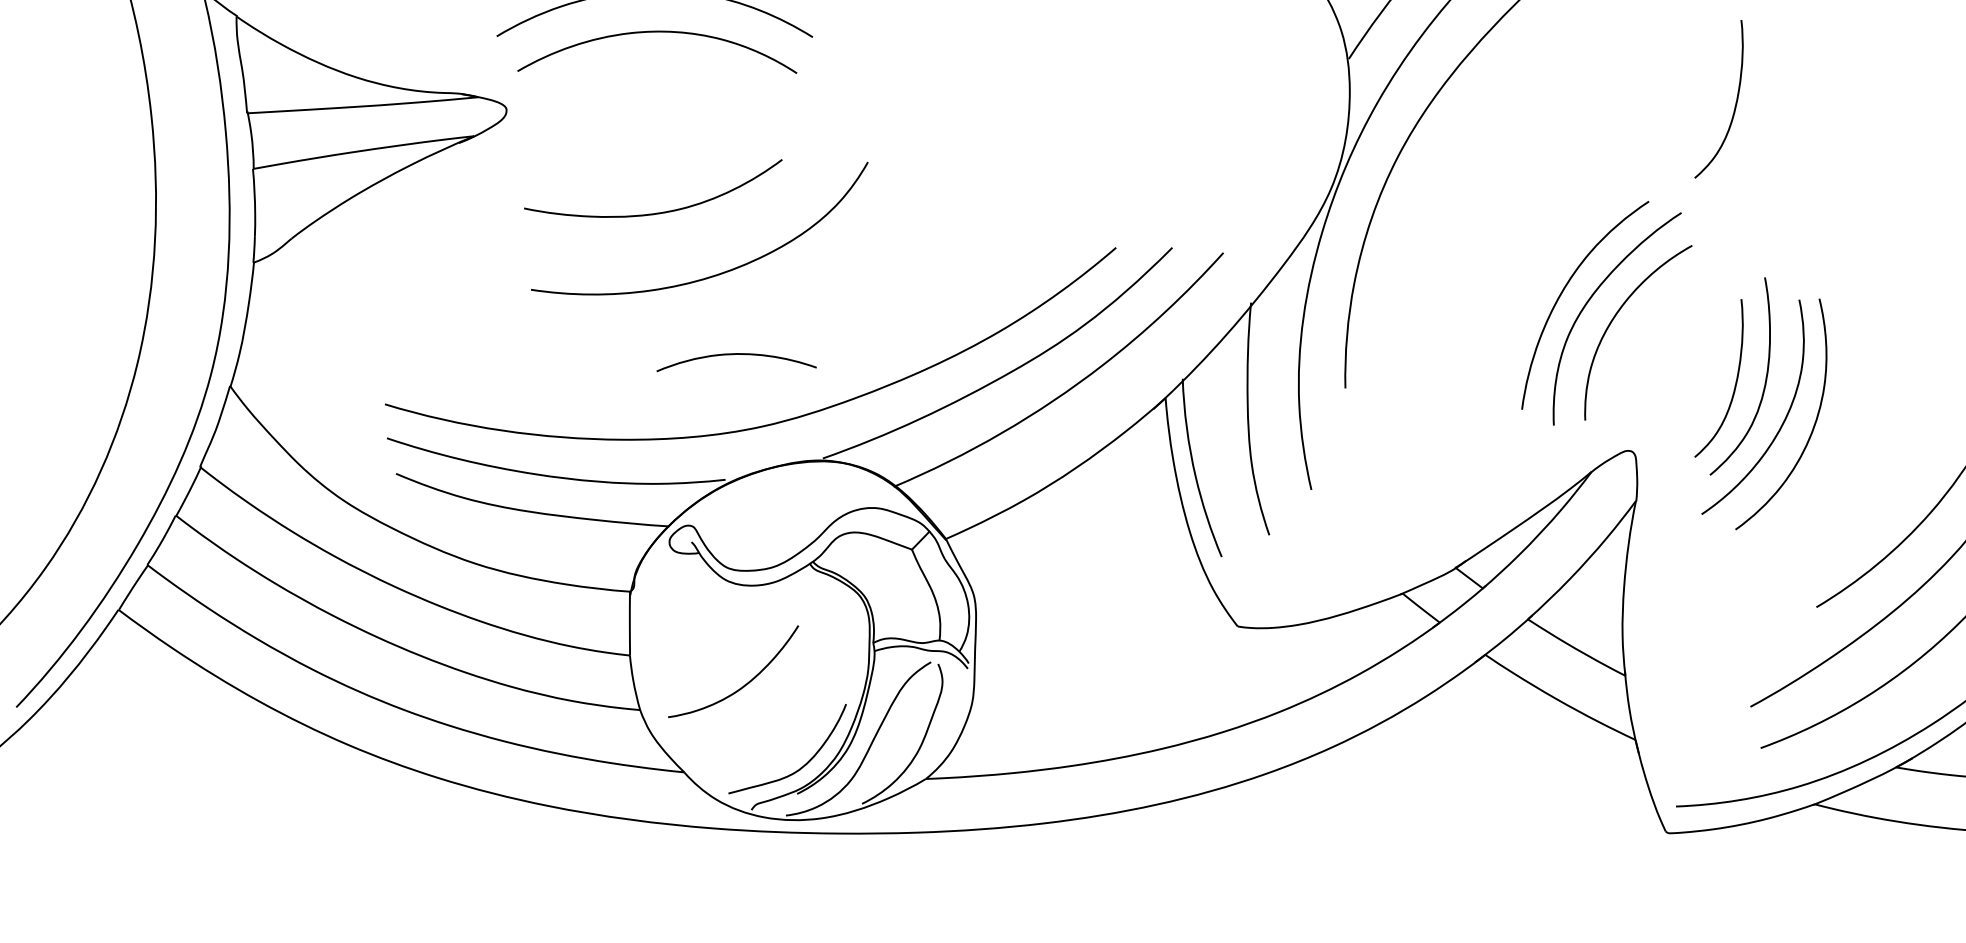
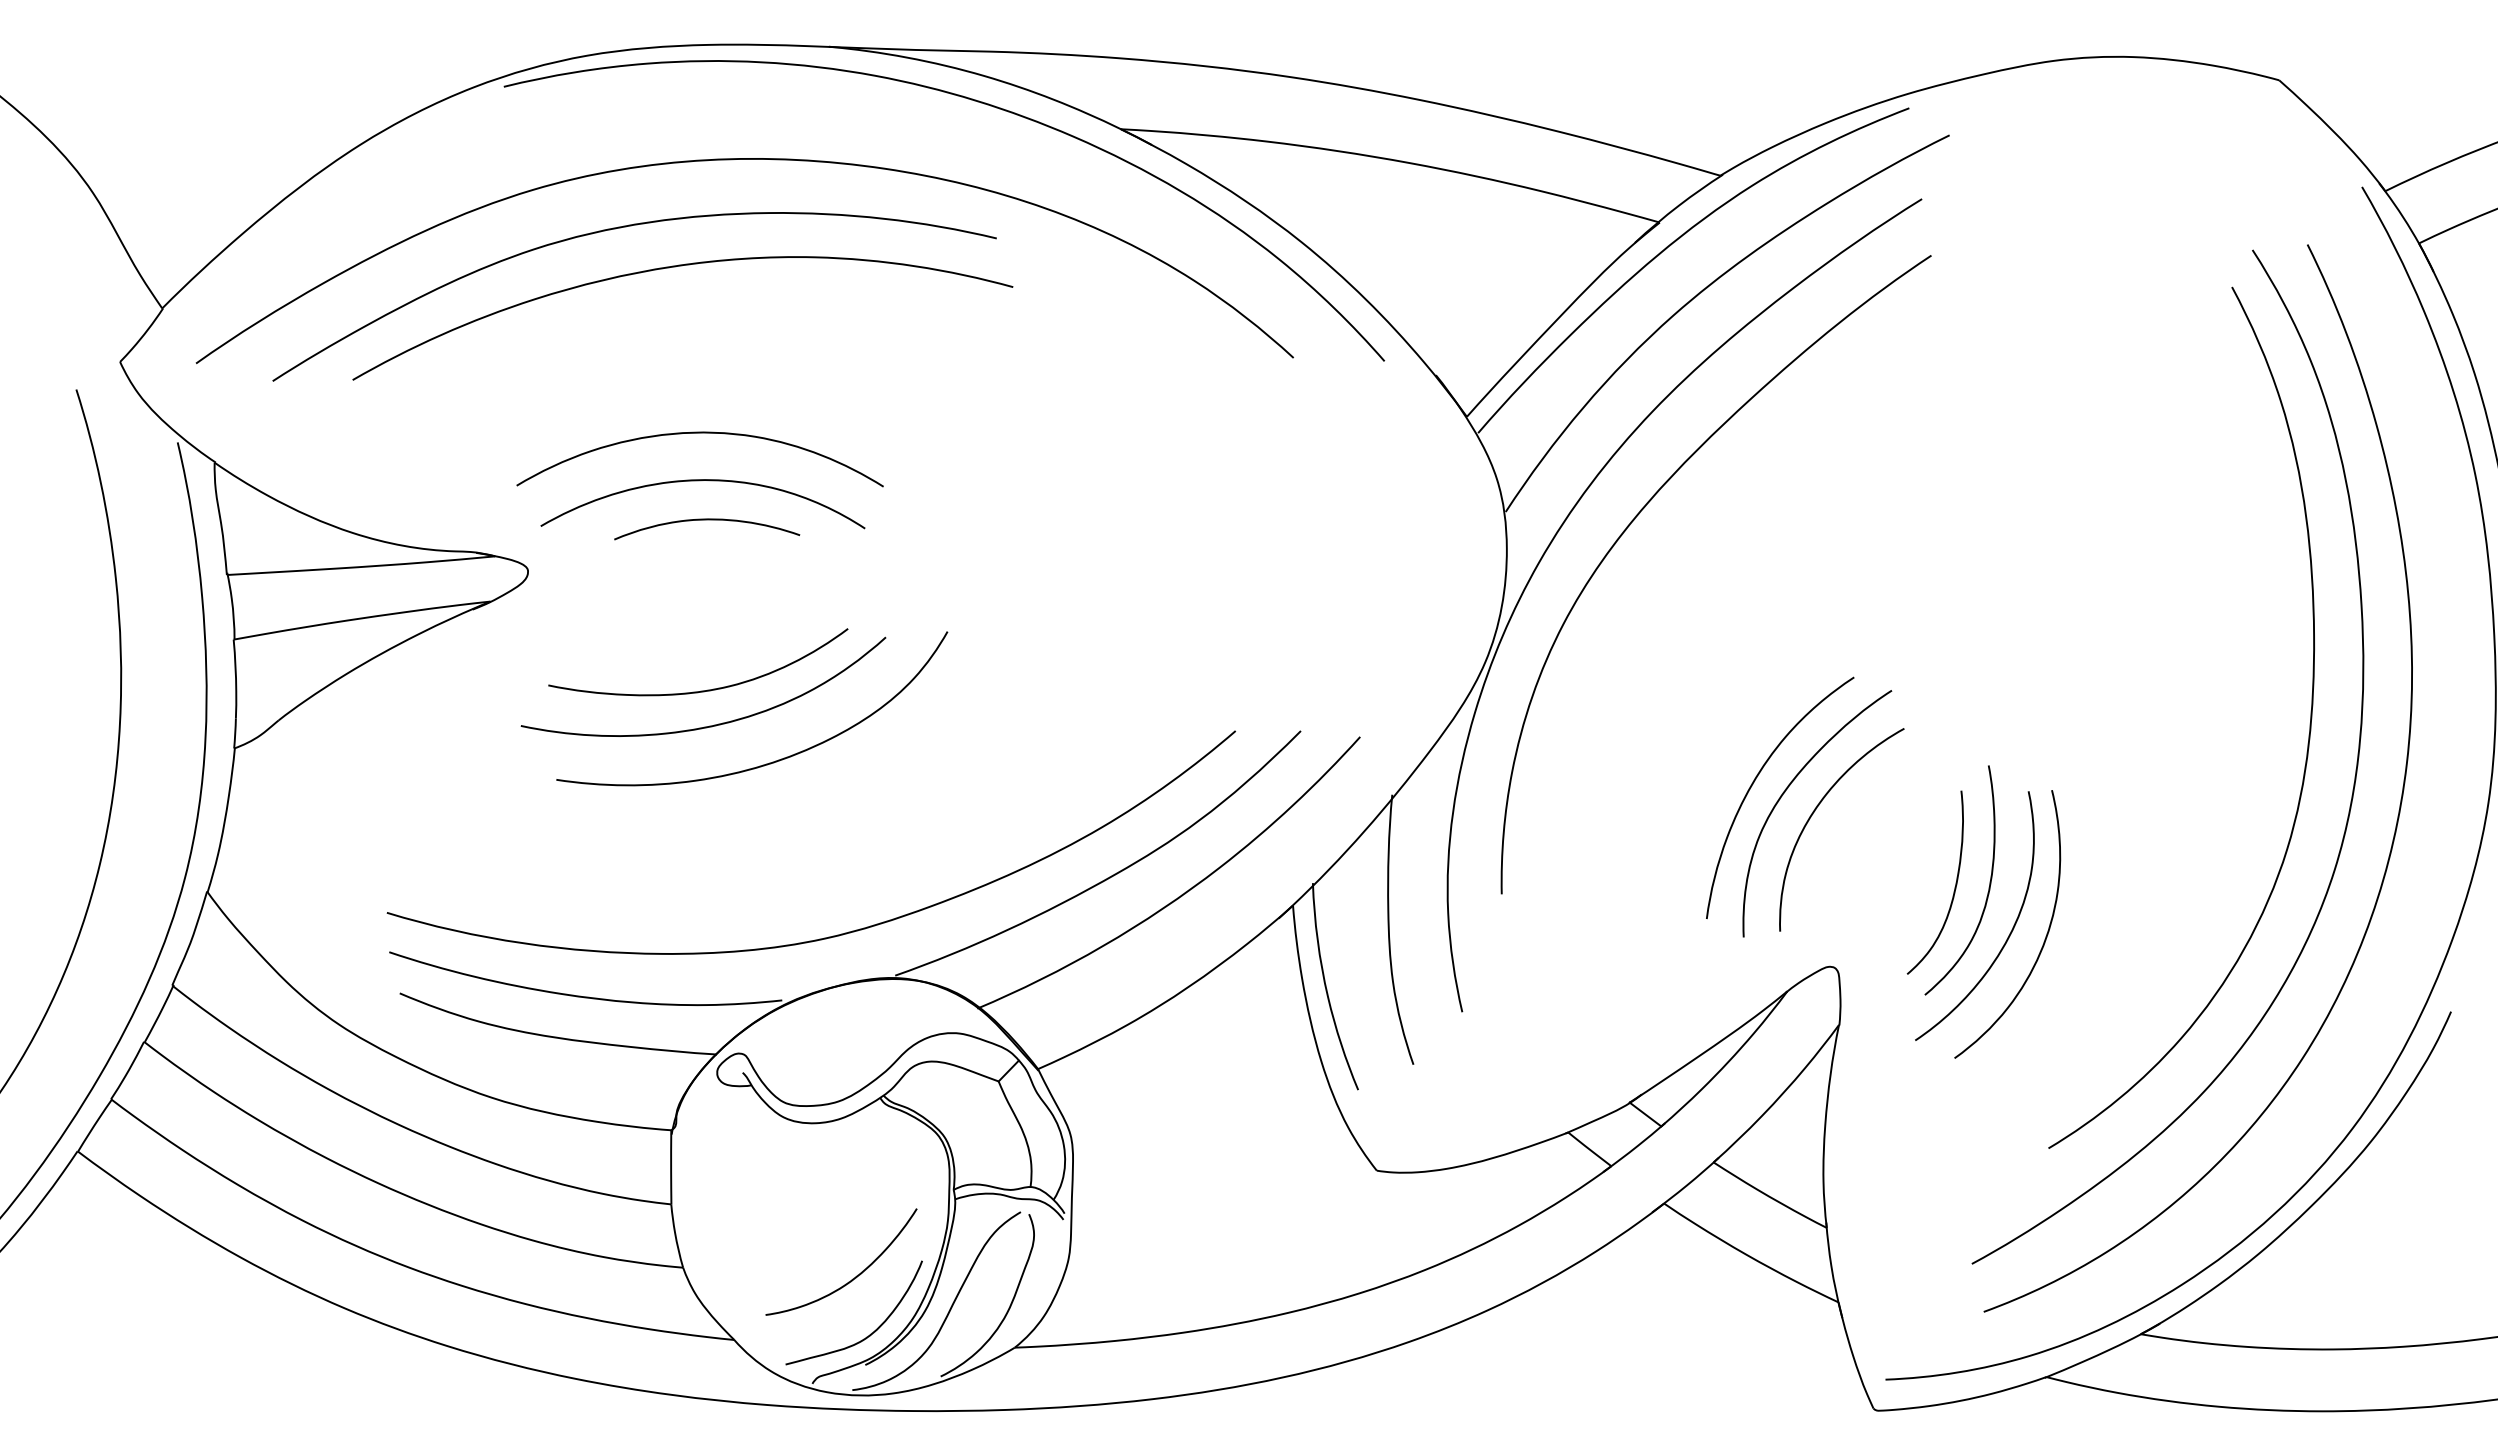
curve: (1735, 103) -> (1954, 563), removed
curve: (662, 242) -> (709, 725), added
curve: (736, 354) -> (707, 520), moved
curve: (743, 685) -> (852, 1278), moved

